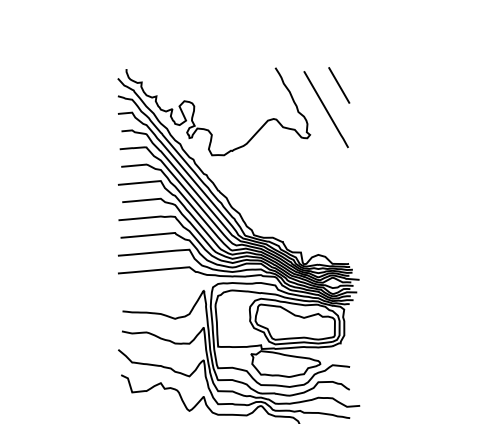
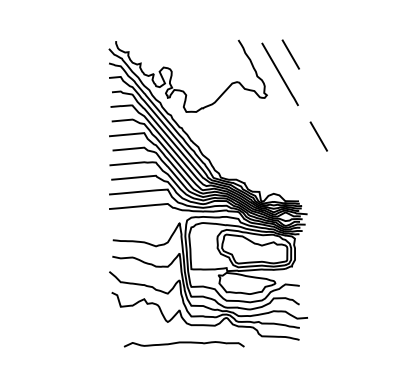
line: (372, 185) -> (318, 136), added

